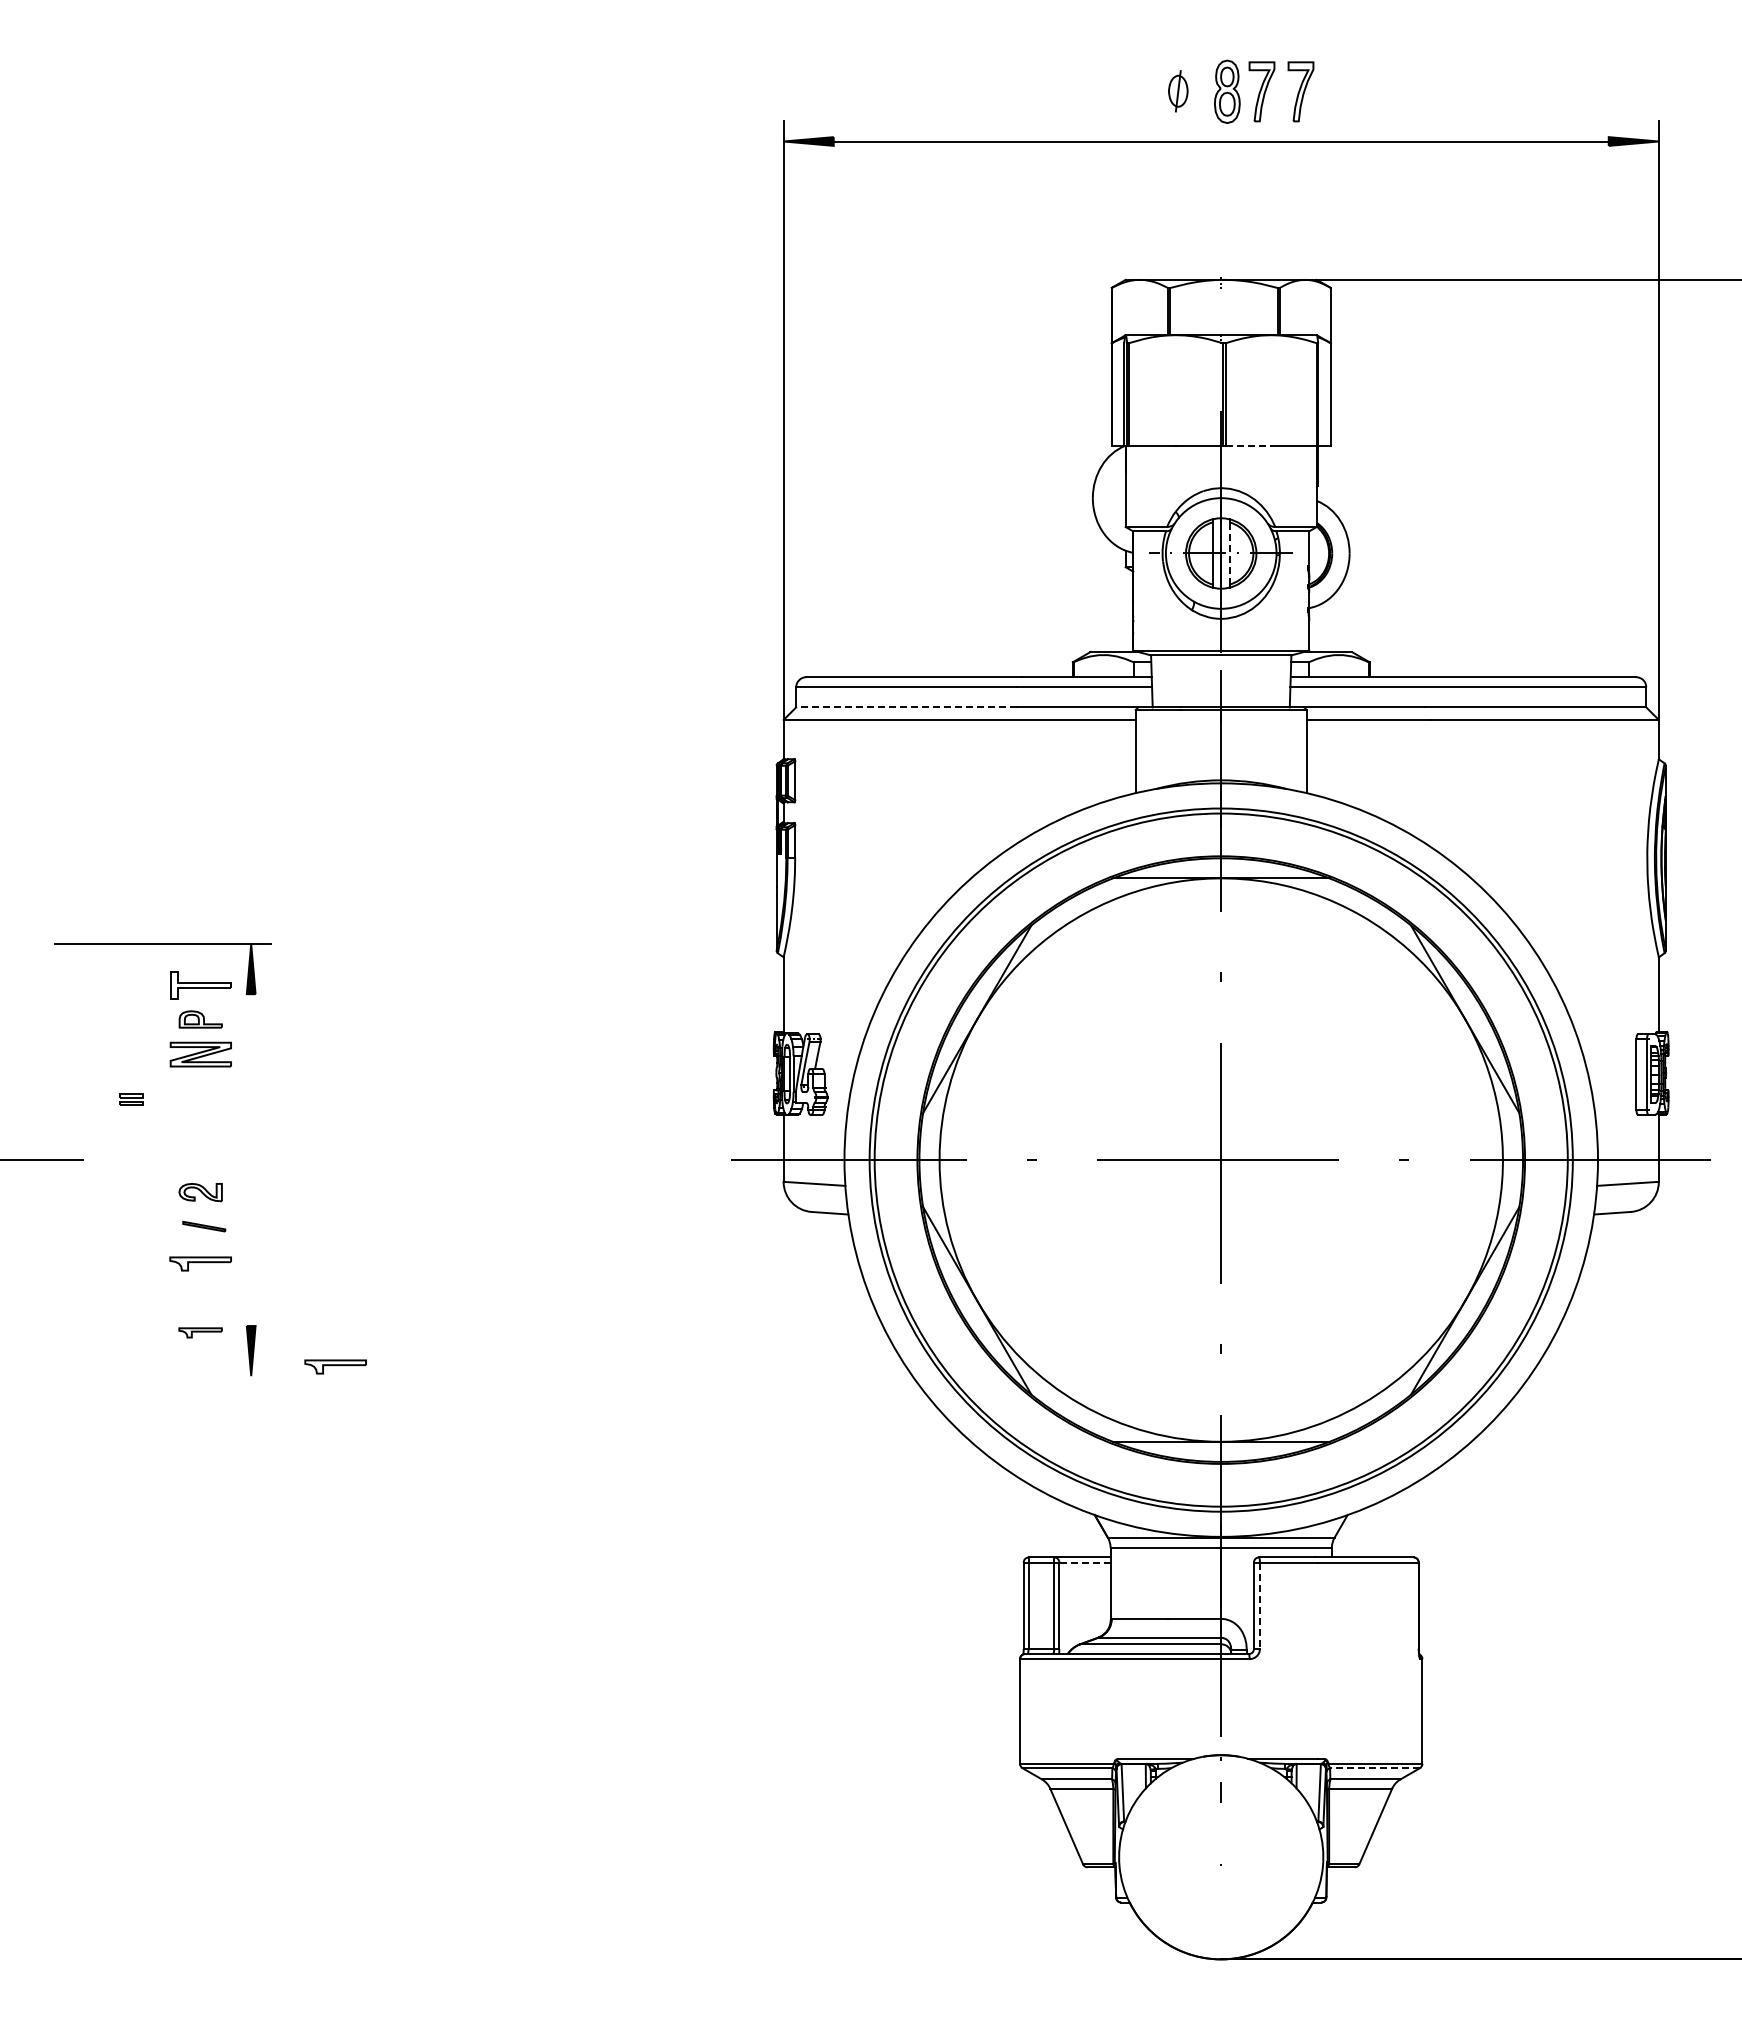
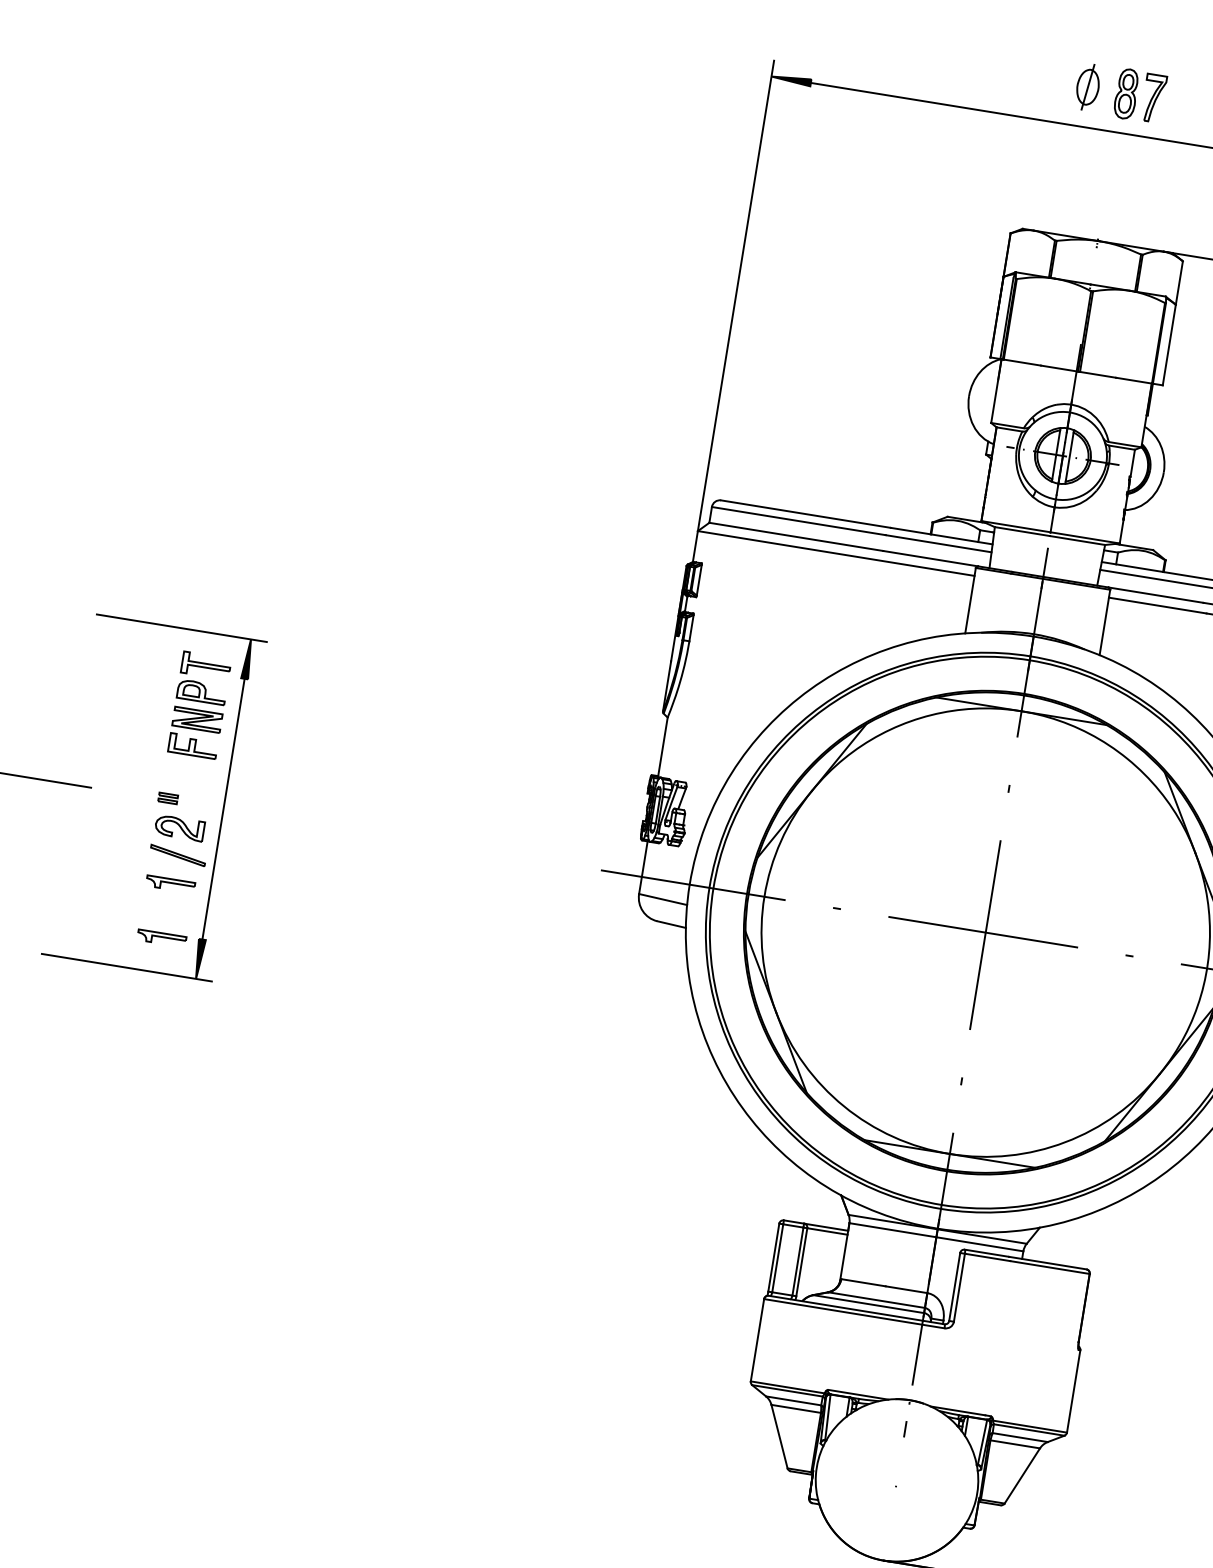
part: (1178, 91) -> (1088, 87), size x1.43
part: (1300, 91) -> (1184, 103), removed
line: (1248, 445) -> (1098, 374), dashed -> solid
line: (1229, 553) -> (1069, 457), dashed -> solid
line: (906, 707) -> (796, 536), dashed -> solid
part: (200, 1019) -> (201, 692), size x1.43
part: (200, 1087) -> (192, 745), added
part: (131, 1099) -> (168, 798), moved
line: (251, 1160) -> (223, 809), added
part: (200, 1192) -> (179, 828), size x1.43
part: (204, 1226) -> (178, 855), size x1.67
part: (200, 1332) -> (161, 938), size x1.43
part: (335, 1366) -> (263, 982), removed
line: (163, 1376) -> (127, 968), added
line: (1084, 1562) -> (827, 1231), dashed -> solid
line: (1259, 1606) -> (959, 1288), dashed -> solid
line: (1375, 1768) -> (1029, 1430), dashed -> solid

